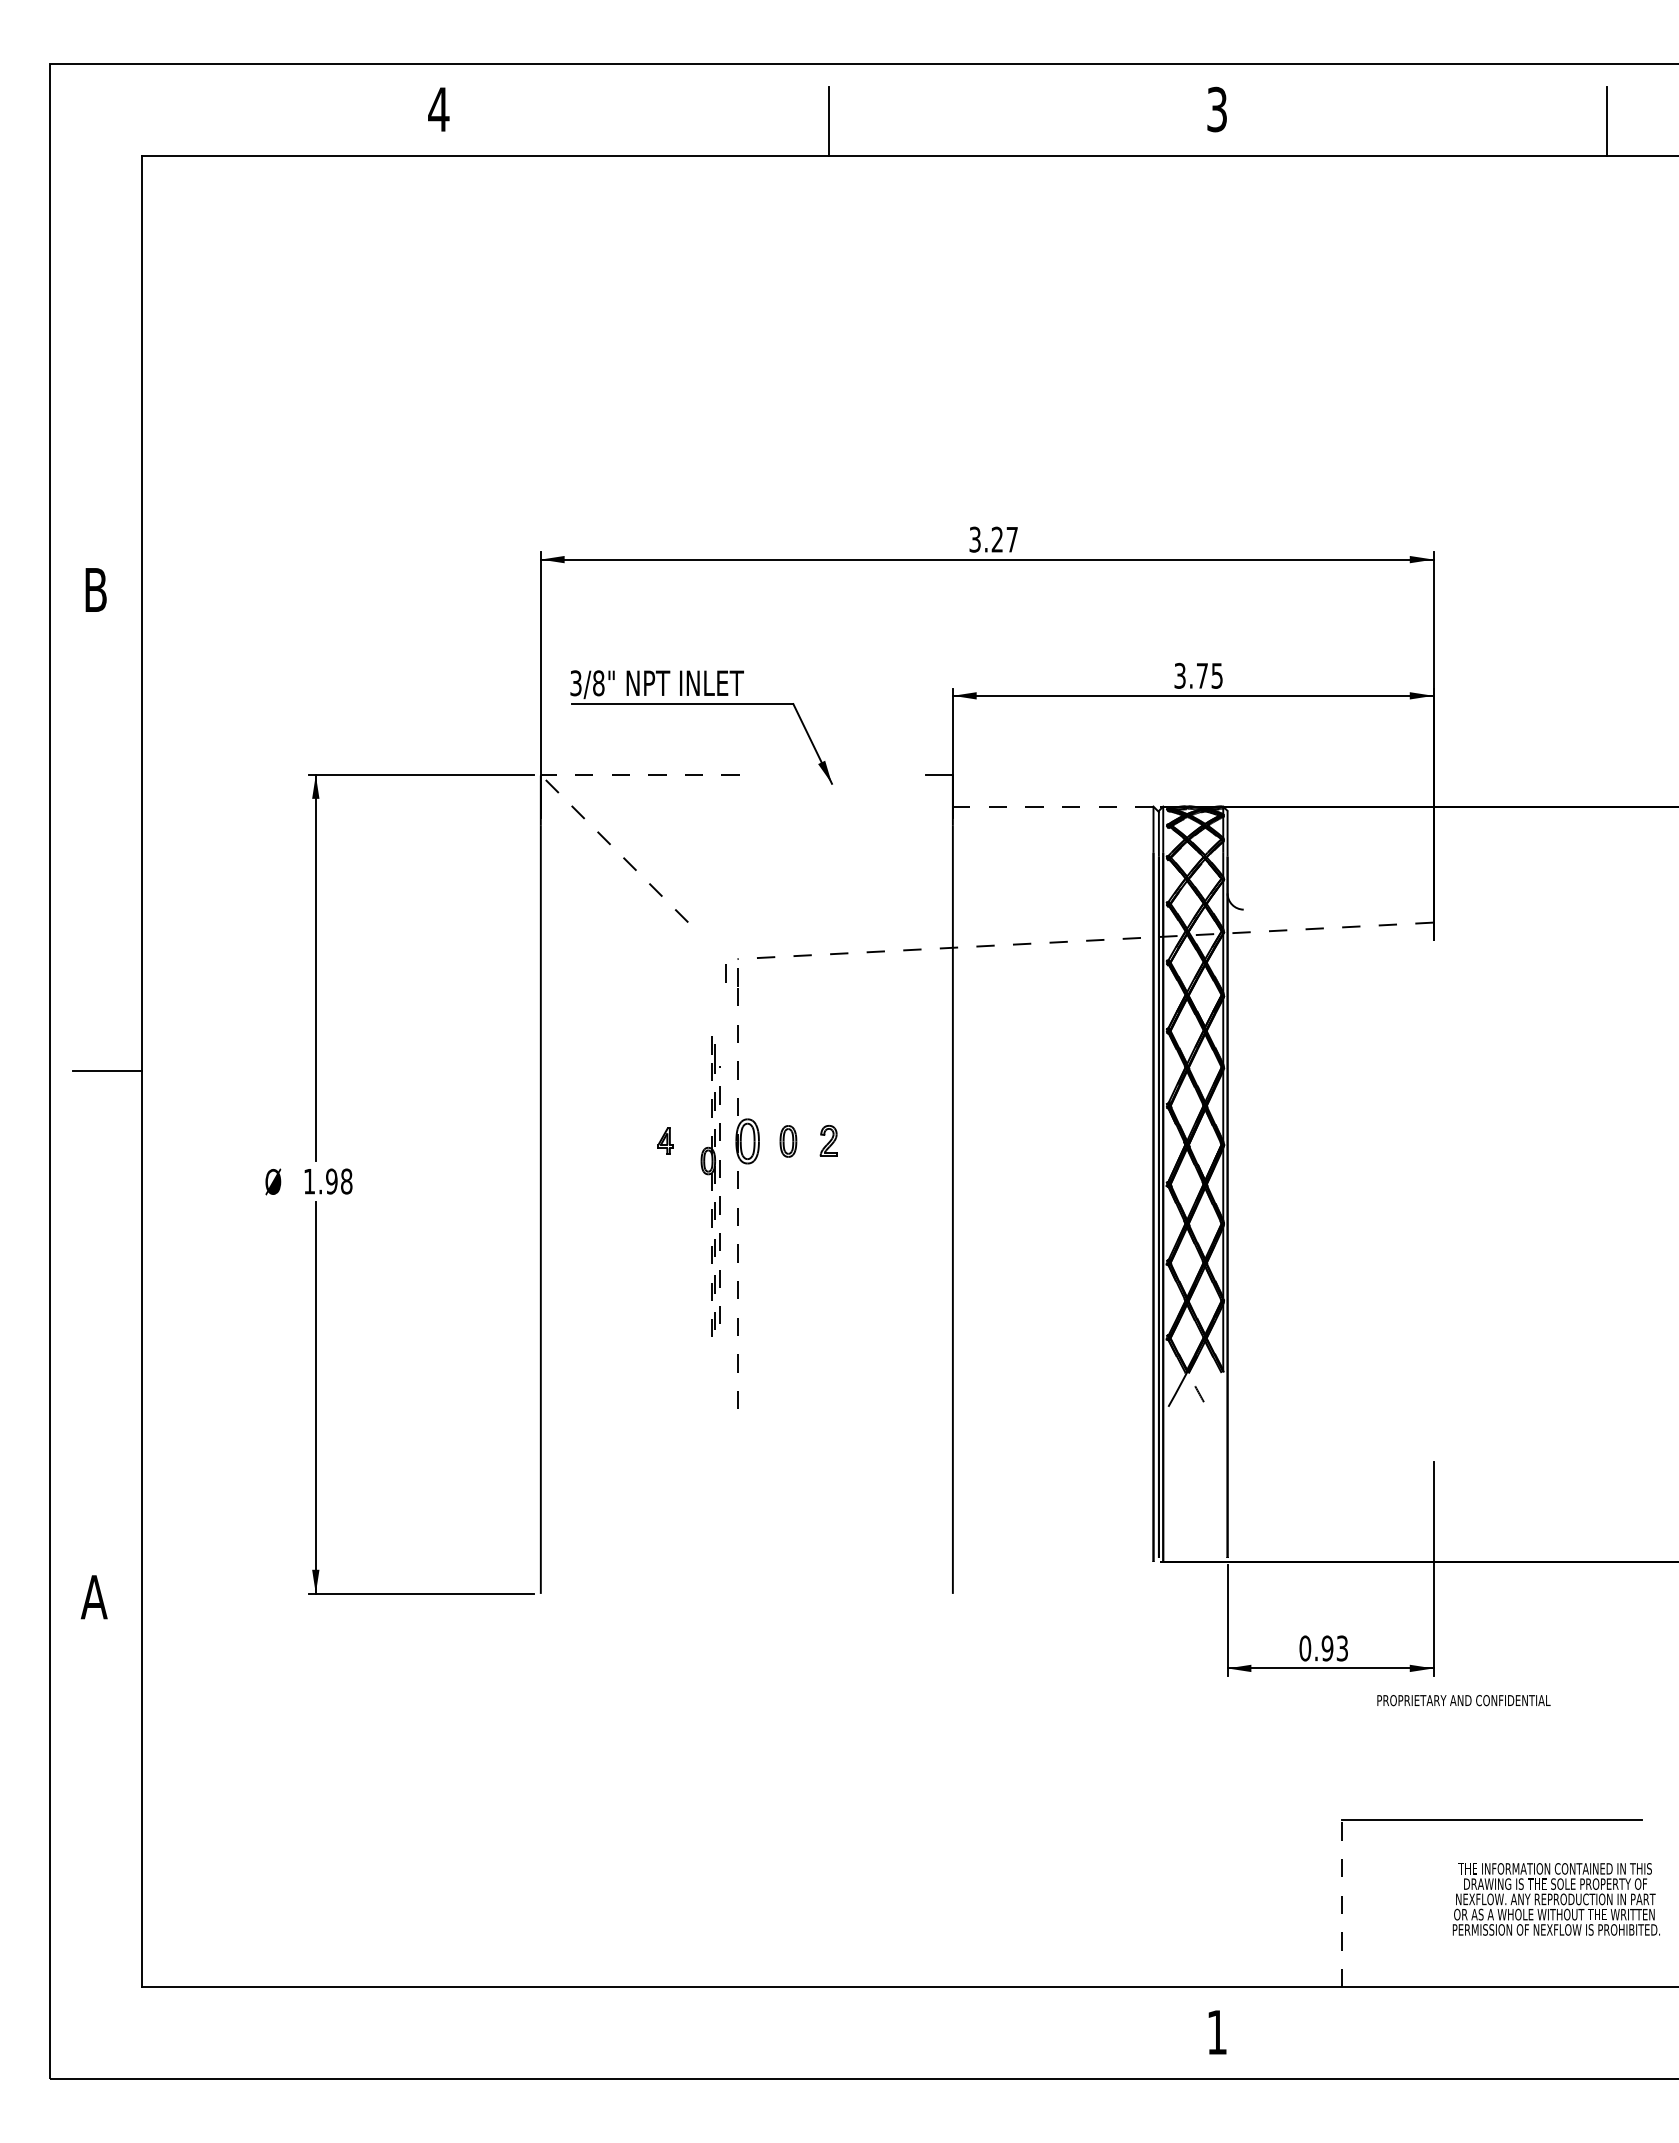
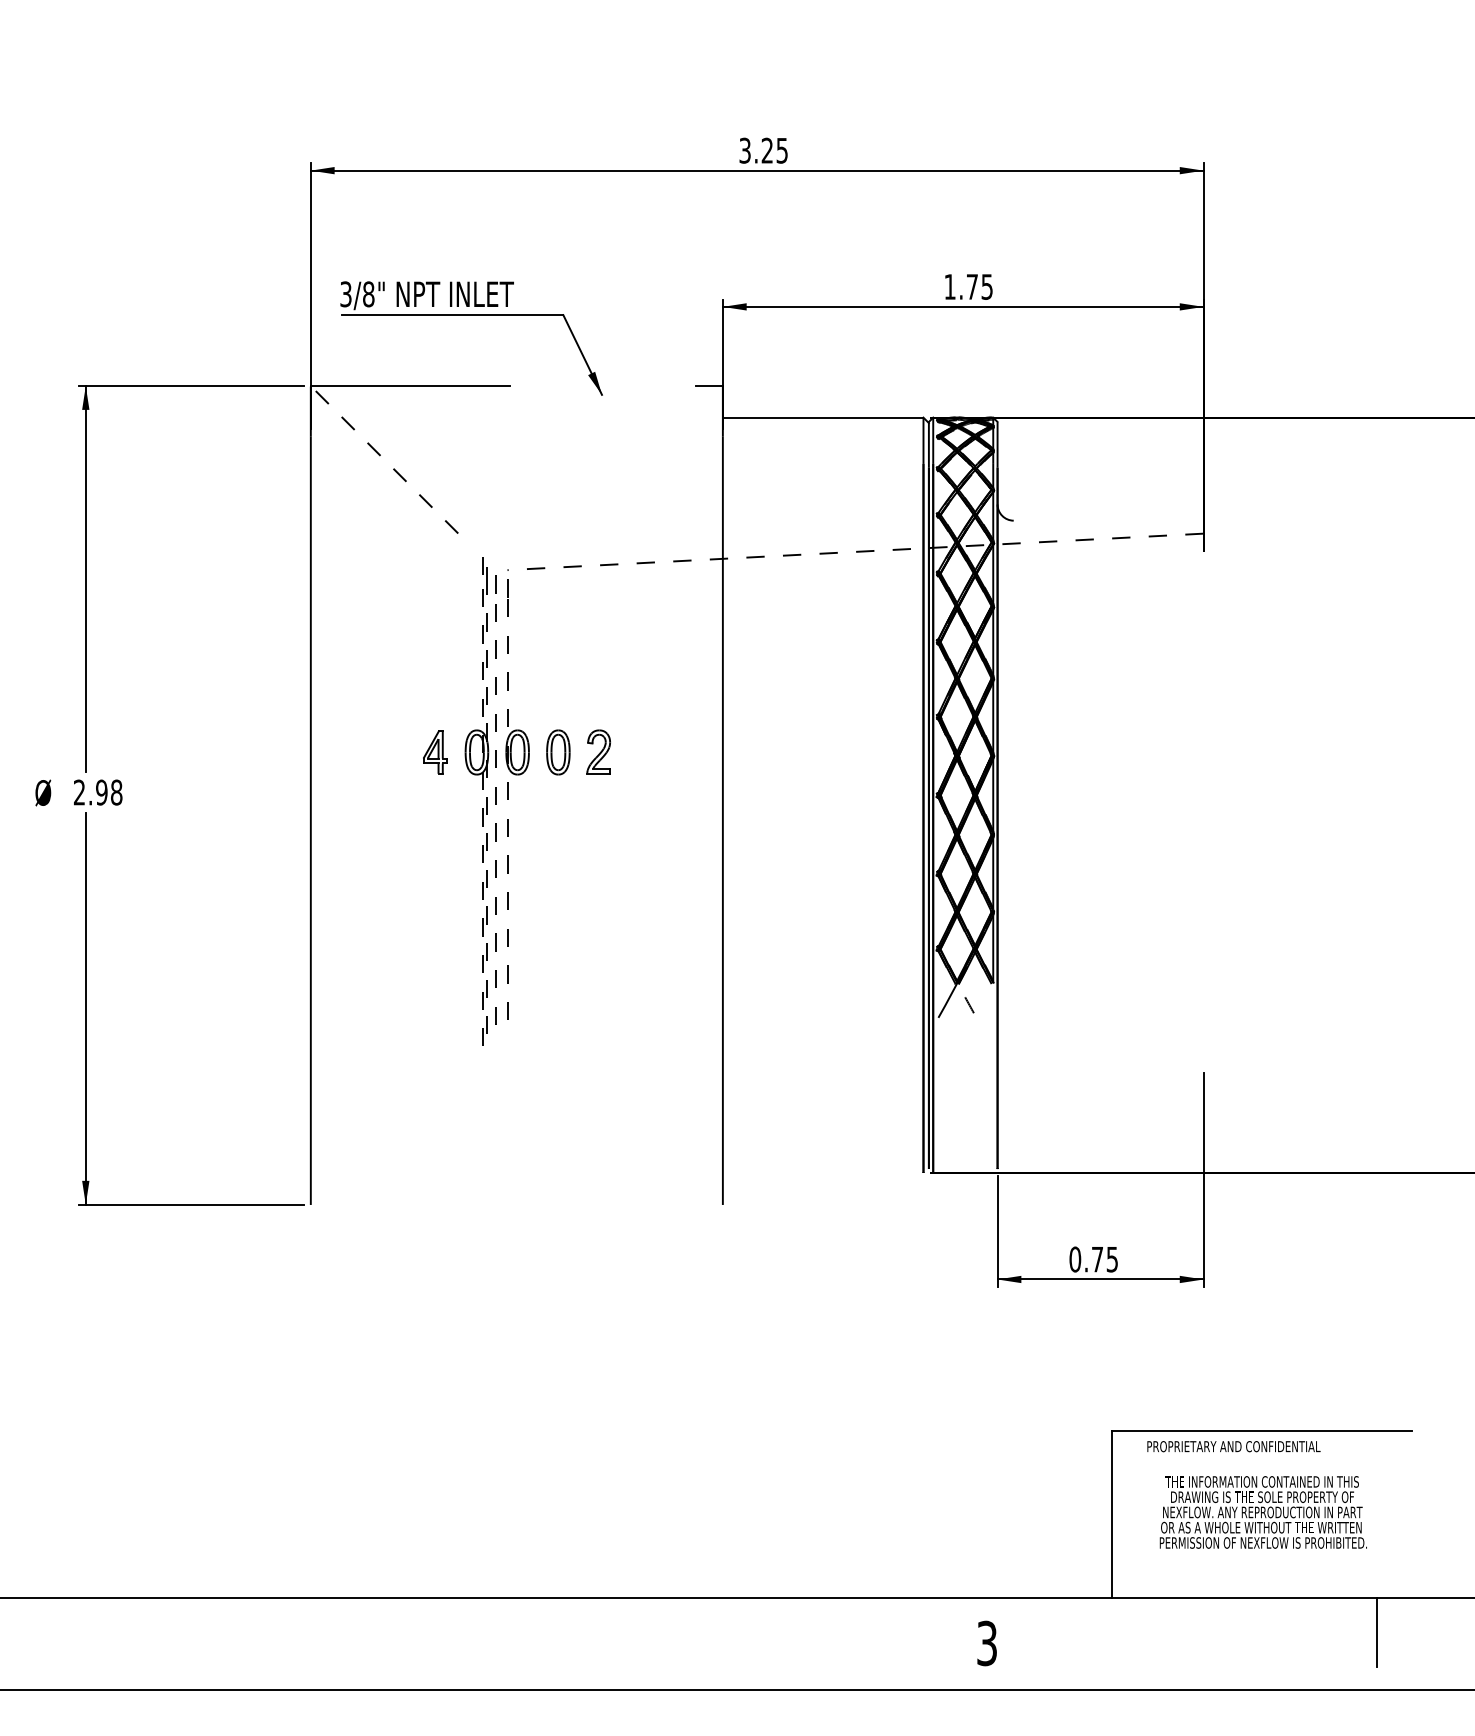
text: (1011, 539) -> (781, 150), 3.27 -> 3.25
text: (1179, 675) -> (949, 286), 3.75 -> 1.75
line: (639, 775) -> (409, 386), dashed -> solid
line: (1052, 806) -> (822, 417), dashed -> solid
part: (828, 1140) -> (598, 751), size x1.43
part: (665, 1141) -> (435, 752), size x1.67
part: (788, 1141) -> (558, 752), size x1.43
text: (309, 1181) -> (79, 792), 1.98 -> 2.98
part: (710, 1190) -> (480, 801), size x1.67
text: (1334, 1648) -> (1104, 1259), 0.93 -> 0.75
text: (1463, 1700) -> (1233, 1446), moved
text: (1555, 1899) -> (1262, 1512), moved
line: (1342, 1903) -> (1112, 1514), dashed -> solid
line: (1606, 2021) -> (1376, 1632), added
text: (1216, 2032) -> (986, 1643), 1 -> 3

